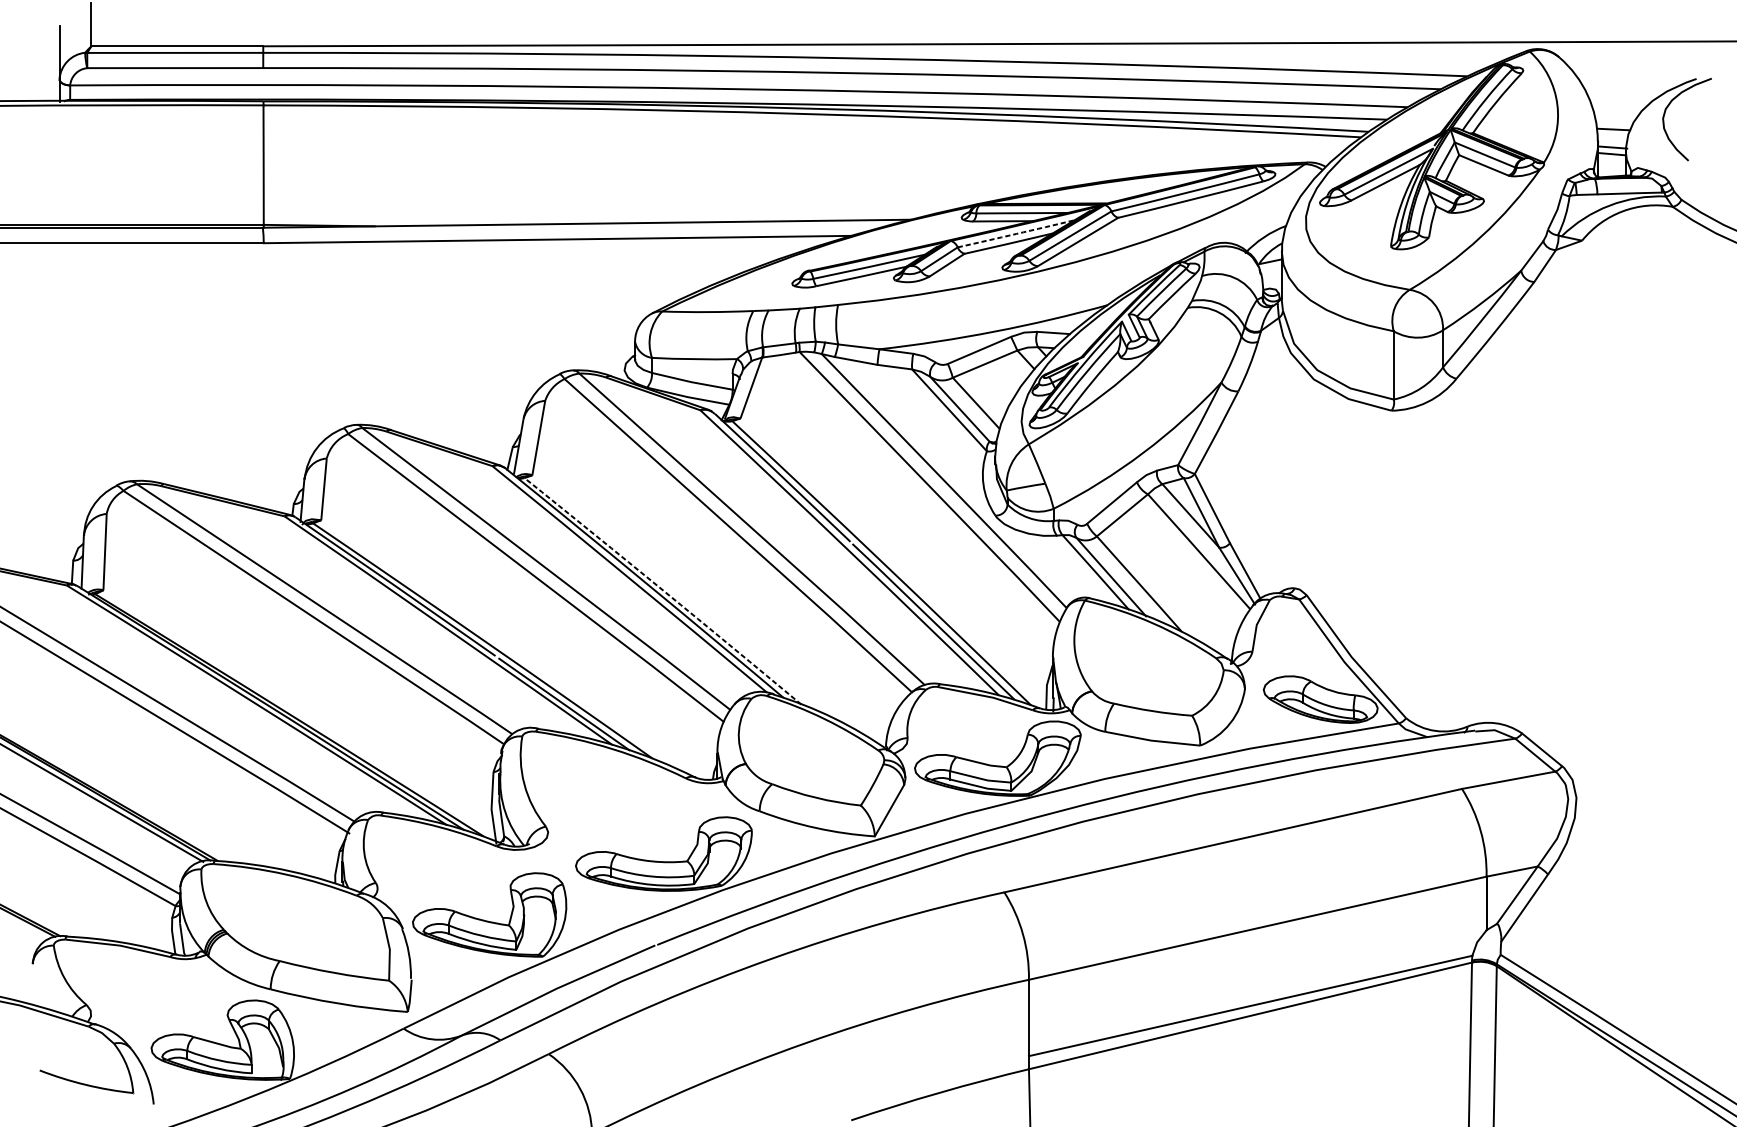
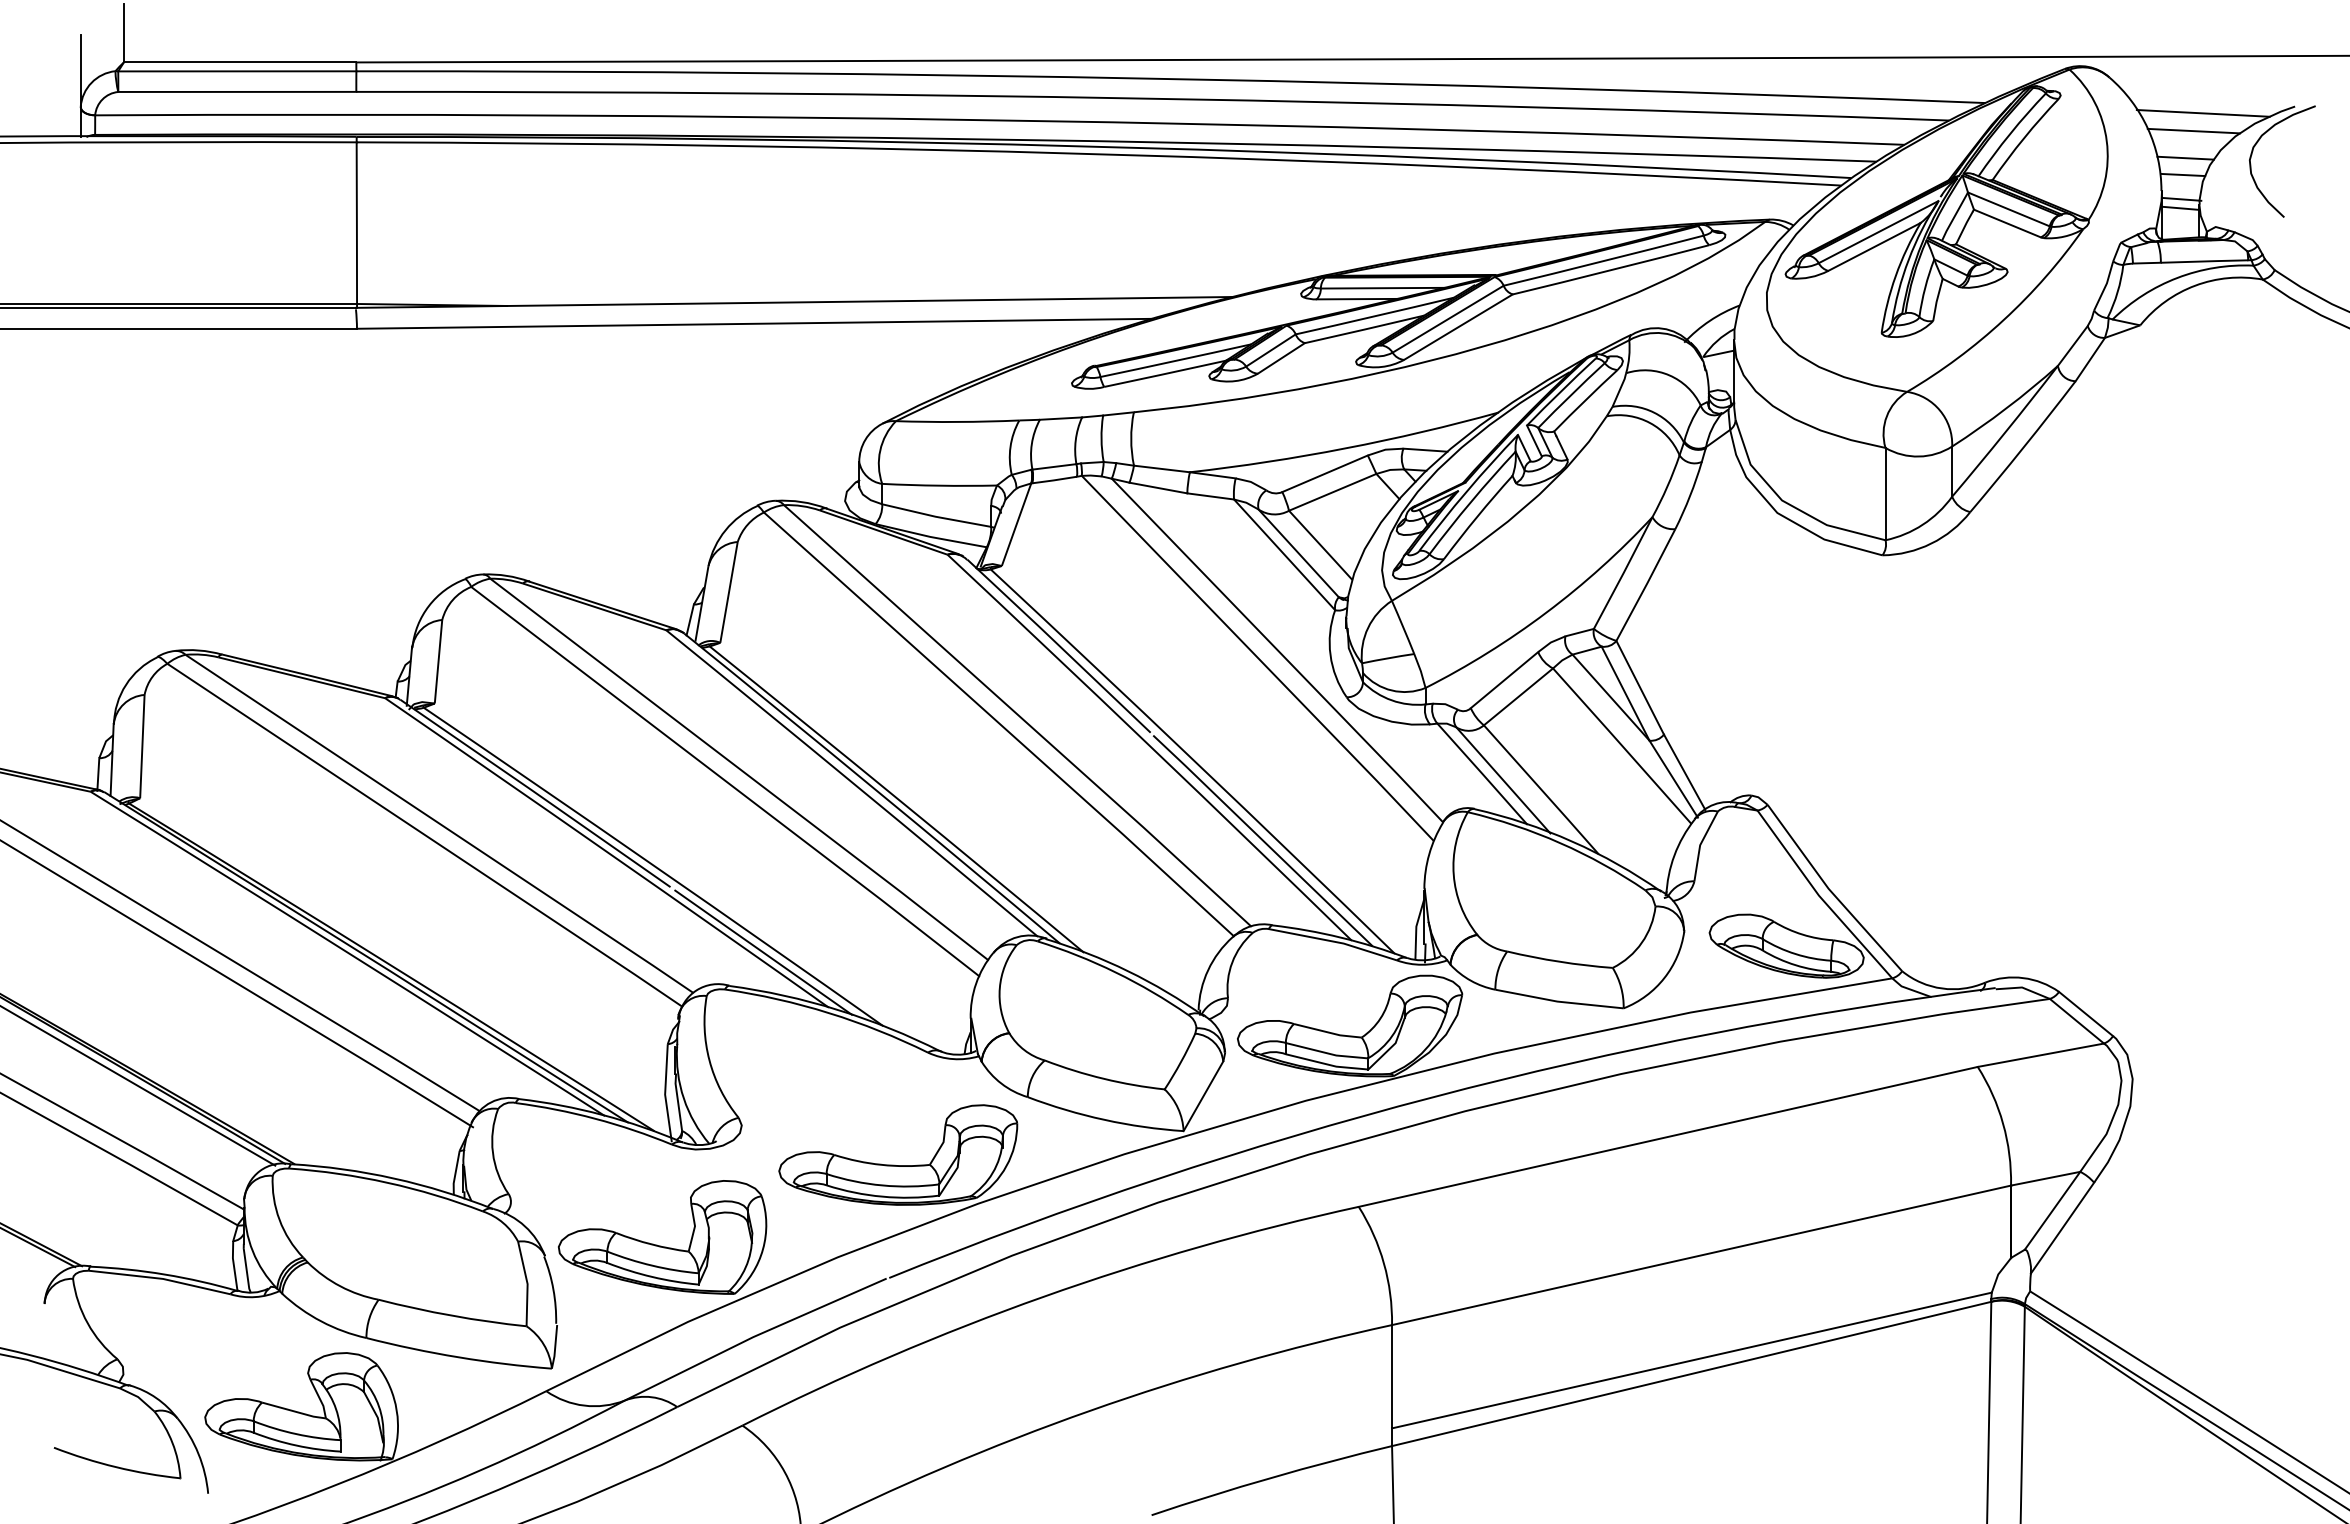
line: (1628, 84) -> (2202, 113), added
line: (1621, 96) -> (2193, 130), added
line: (1615, 116) -> (2185, 157), added
arc: (1015, 234) -> (1374, 316), dashed -> solid
arc: (663, 590) -> (897, 798), dashed -> solid

